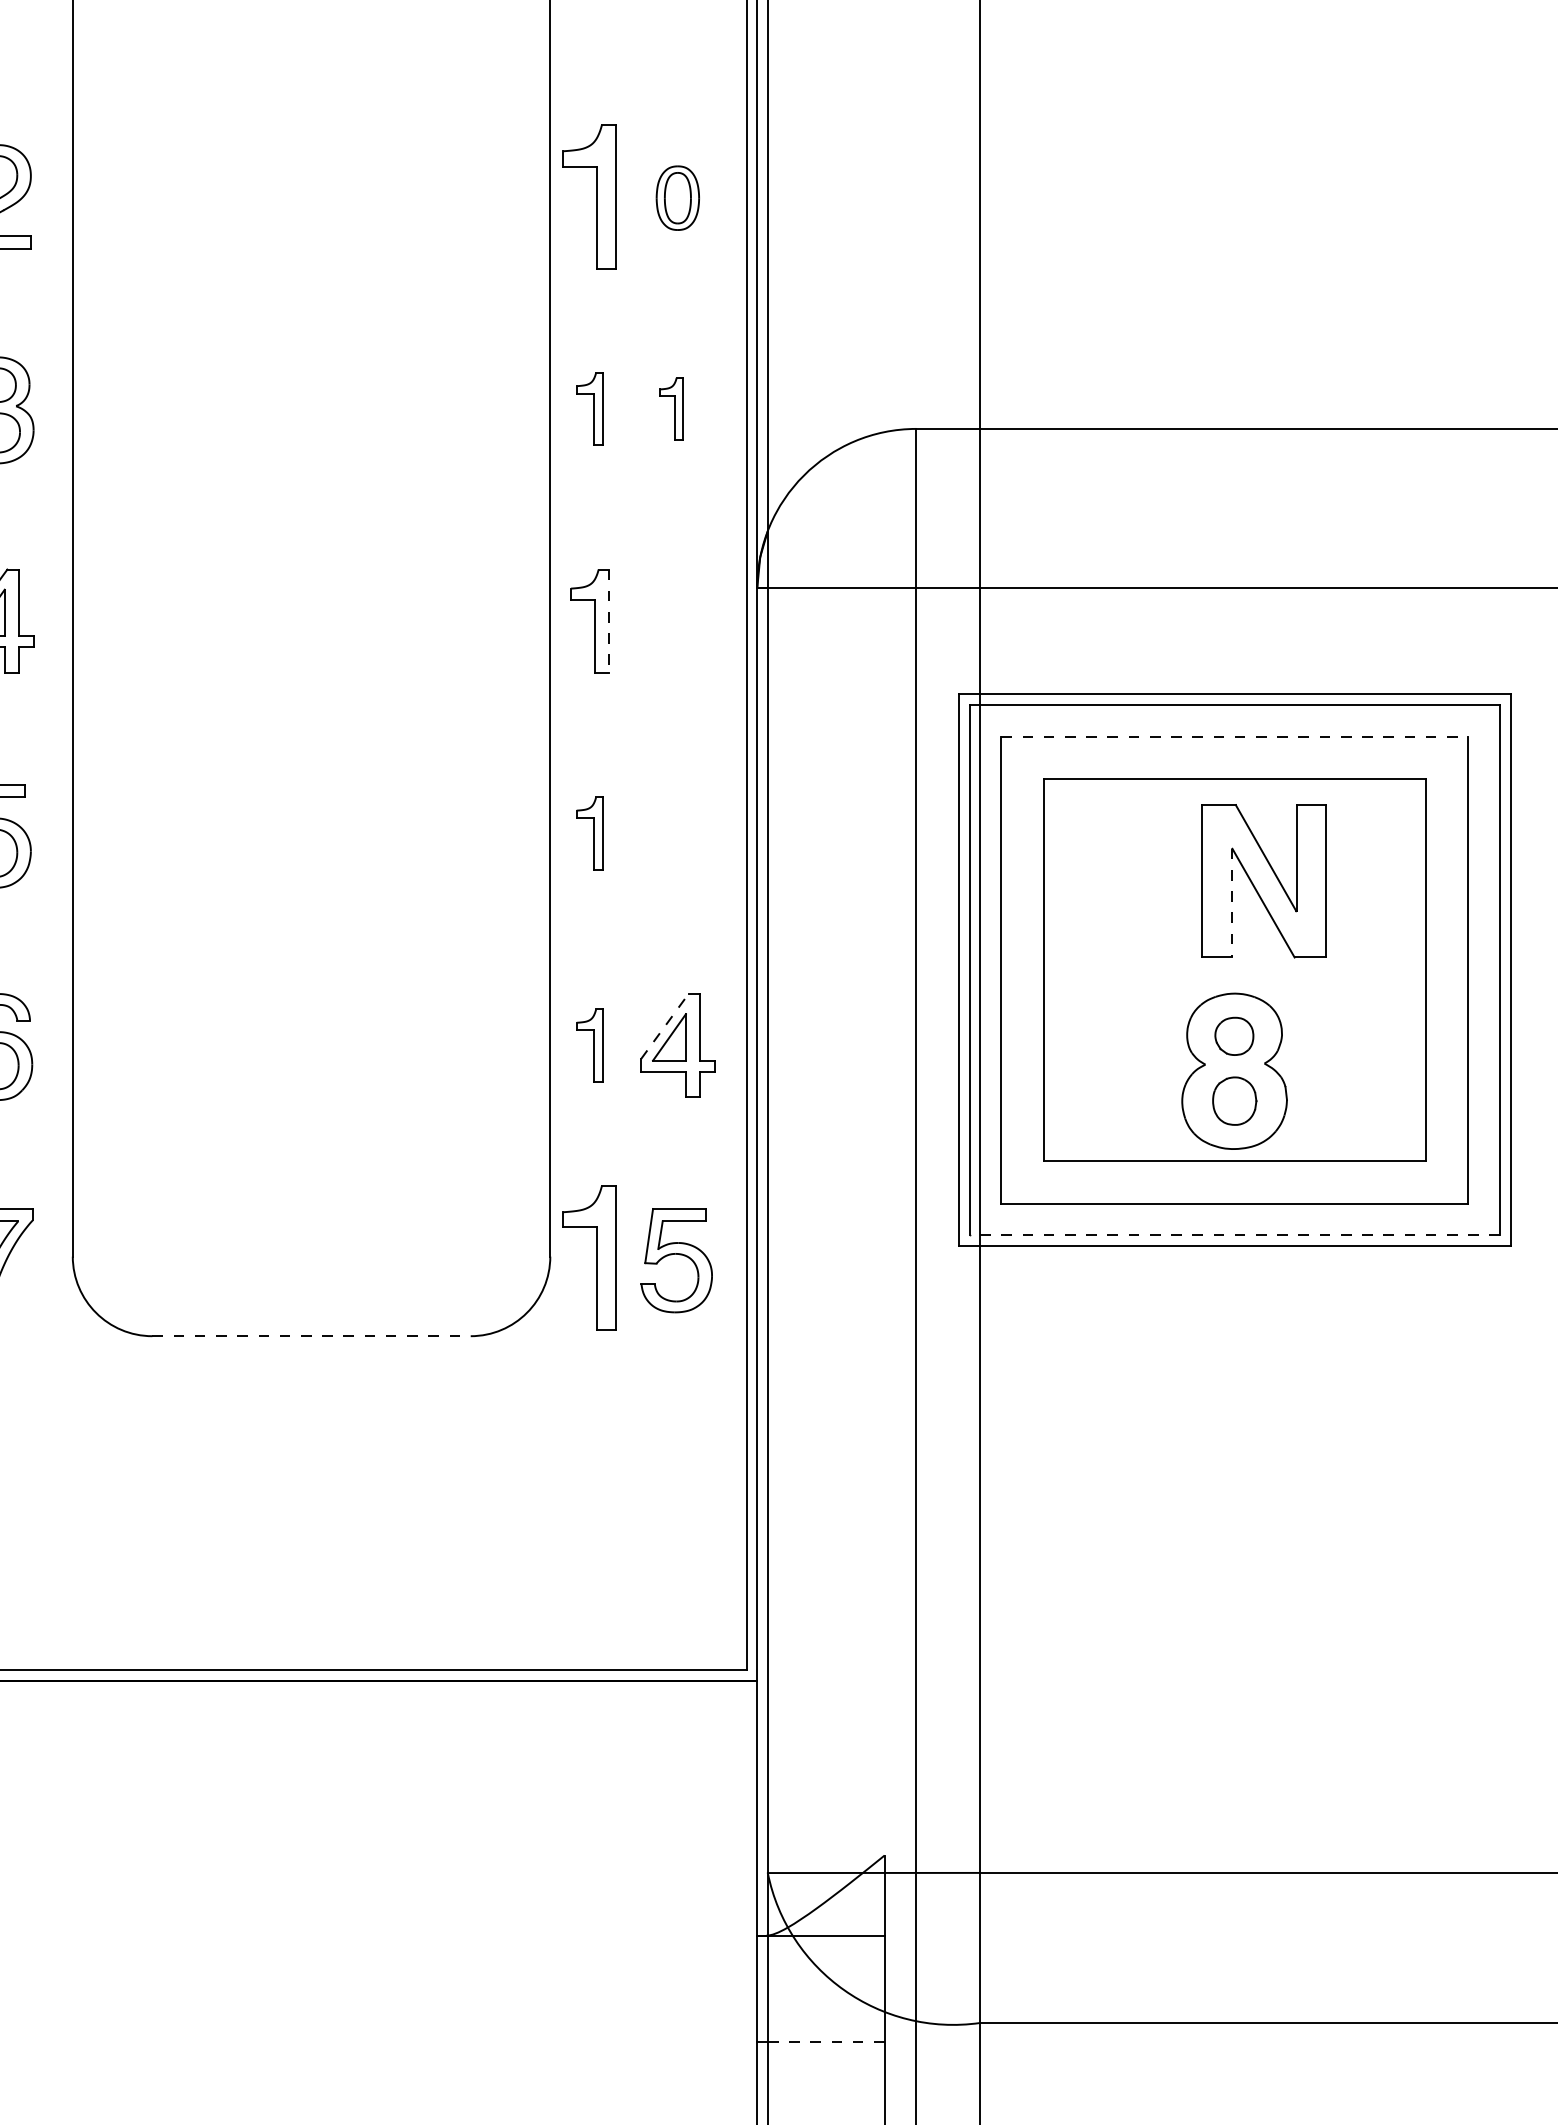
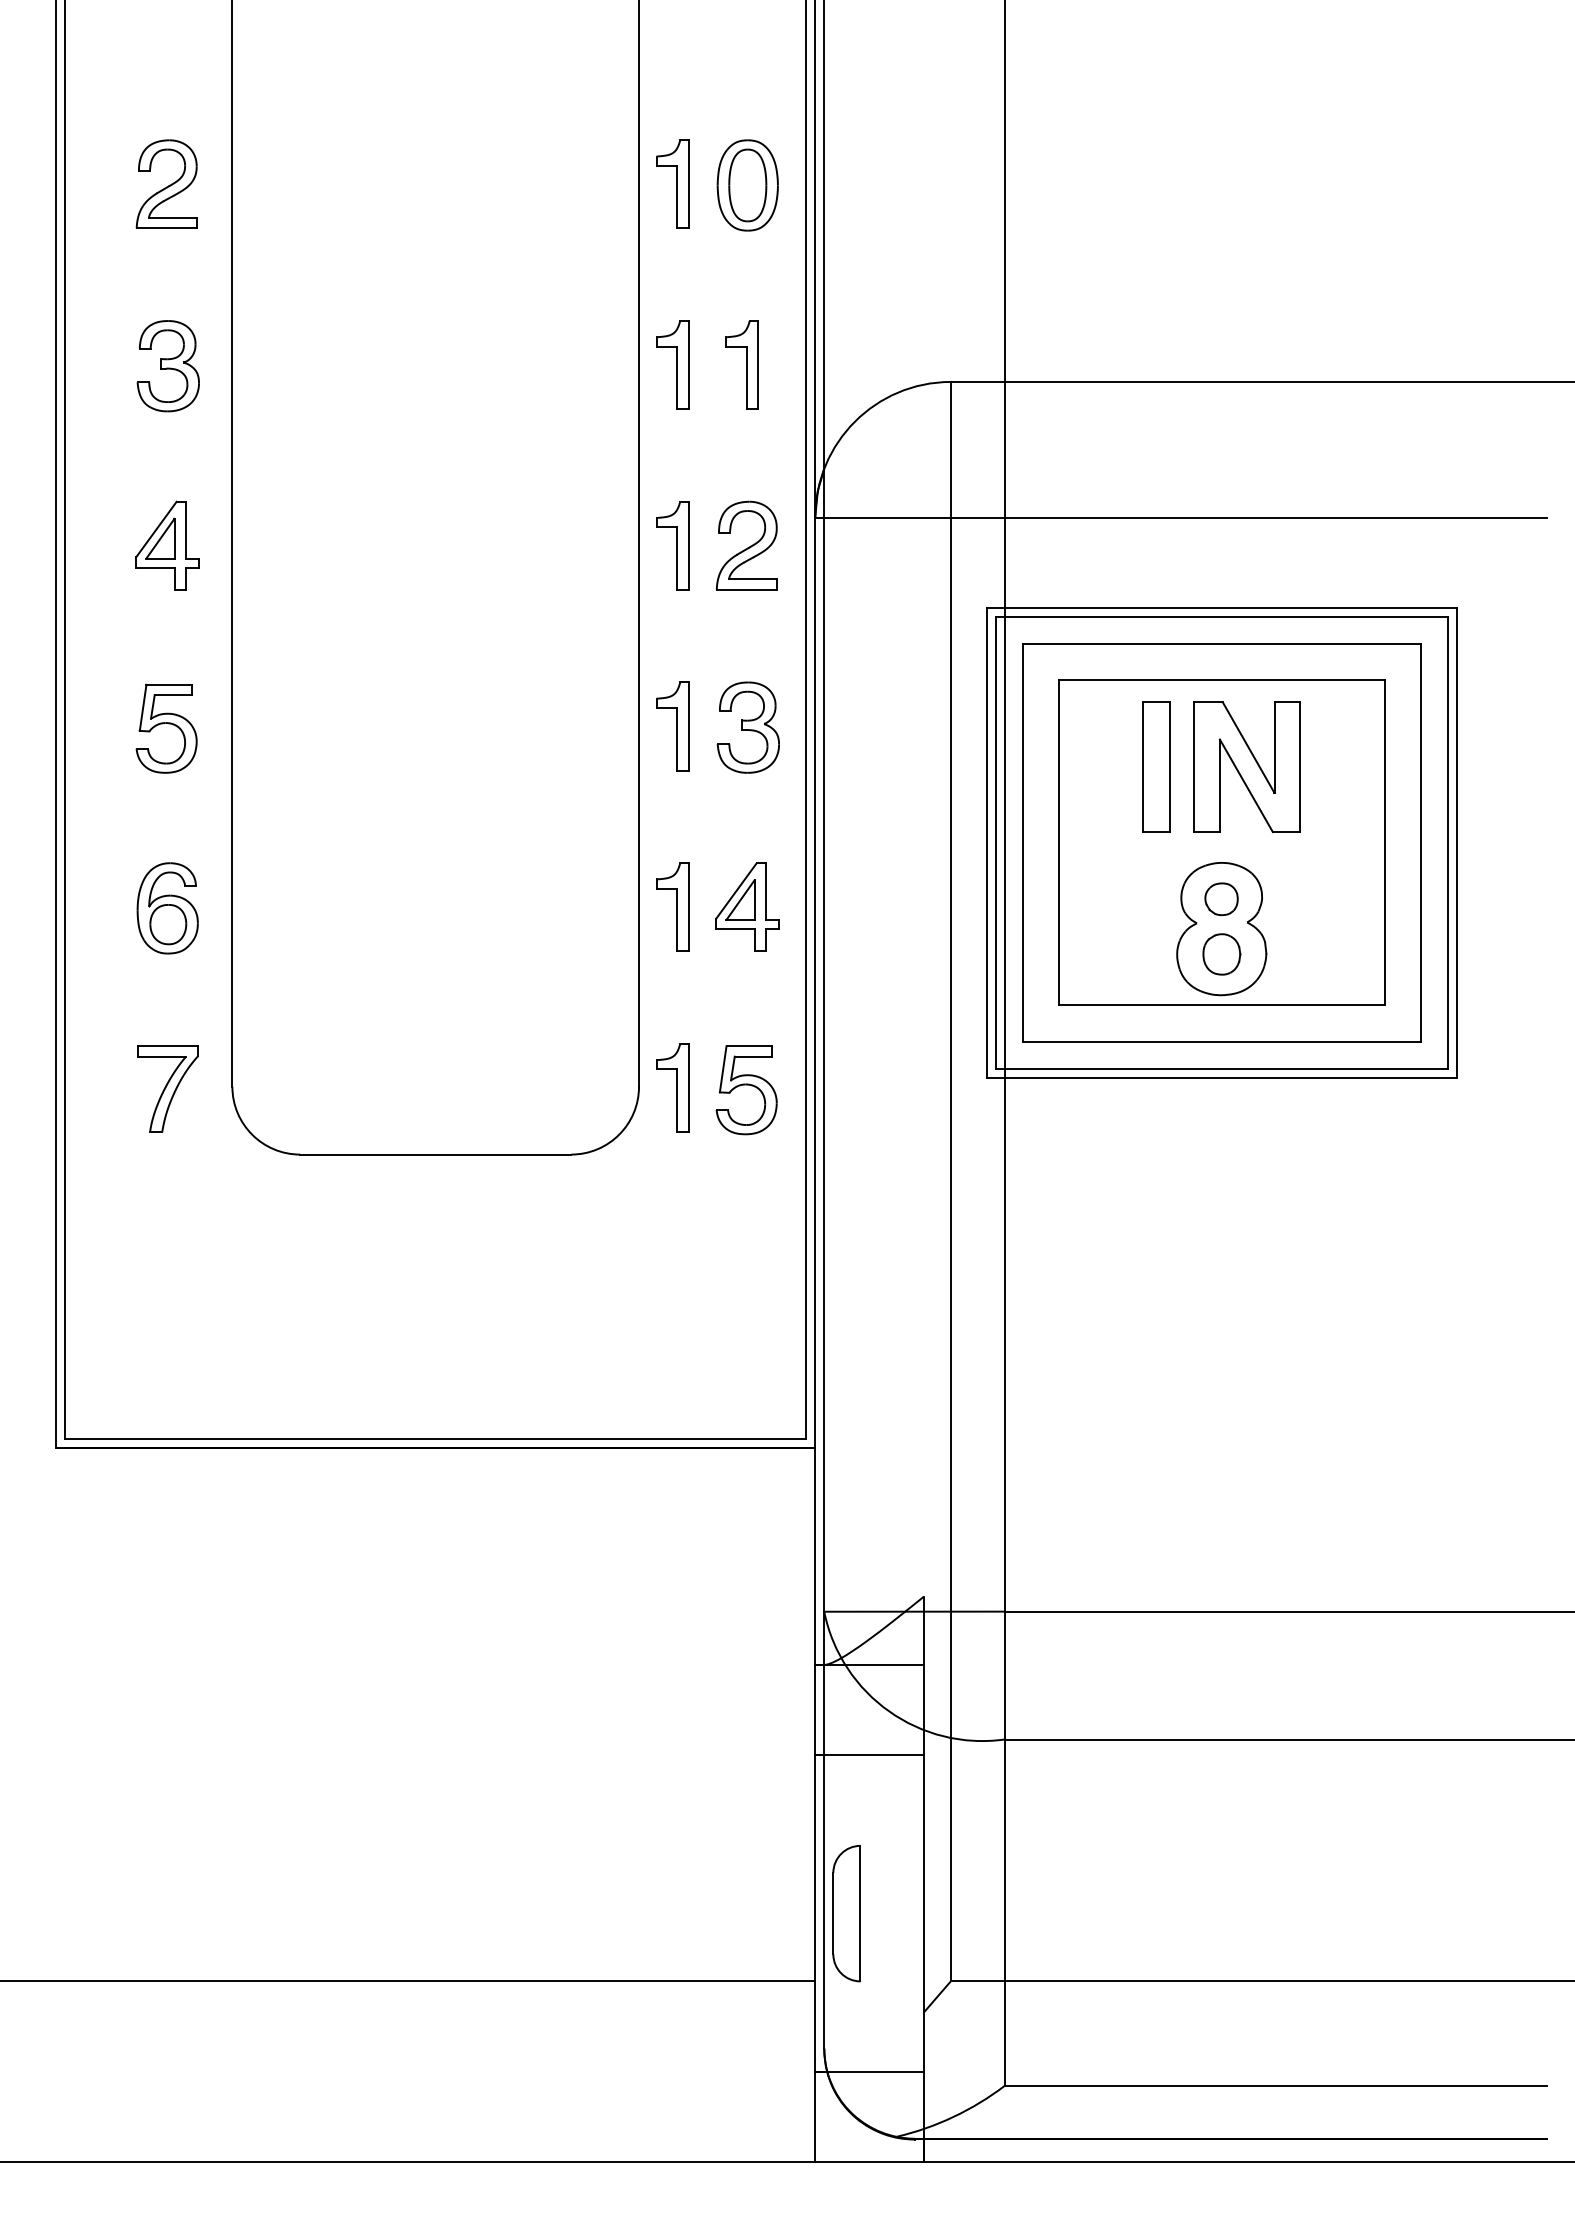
part: (589, 195) -> (672, 183), size x0.71
part: (677, 198) -> (747, 185), size x1.67
part: (589, 408) -> (672, 364), size x1.43
part: (670, 408) -> (741, 364), size x1.67
part: (676, 620) -> (746, 545), added
line: (608, 622) -> (688, 546), dashed -> solid
line: (1234, 737) -> (1221, 644), dashed -> solid
part: (589, 833) -> (672, 726), size x1.43
part: (677, 834) -> (747, 727), added
part: (1157, 880) -> (1156, 766), added
line: (1231, 903) -> (1219, 786), dashed -> solid
line: (664, 1026) -> (736, 890), dashed -> solid
part: (589, 1044) -> (672, 906), size x1.43
line: (1234, 1235) -> (1221, 1068), dashed -> solid
part: (589, 1257) -> (672, 1087), size x0.71
line: (311, 1336) -> (435, 1154), dashed -> solid
line: (819, 2041) -> (868, 1755), dashed -> solid

